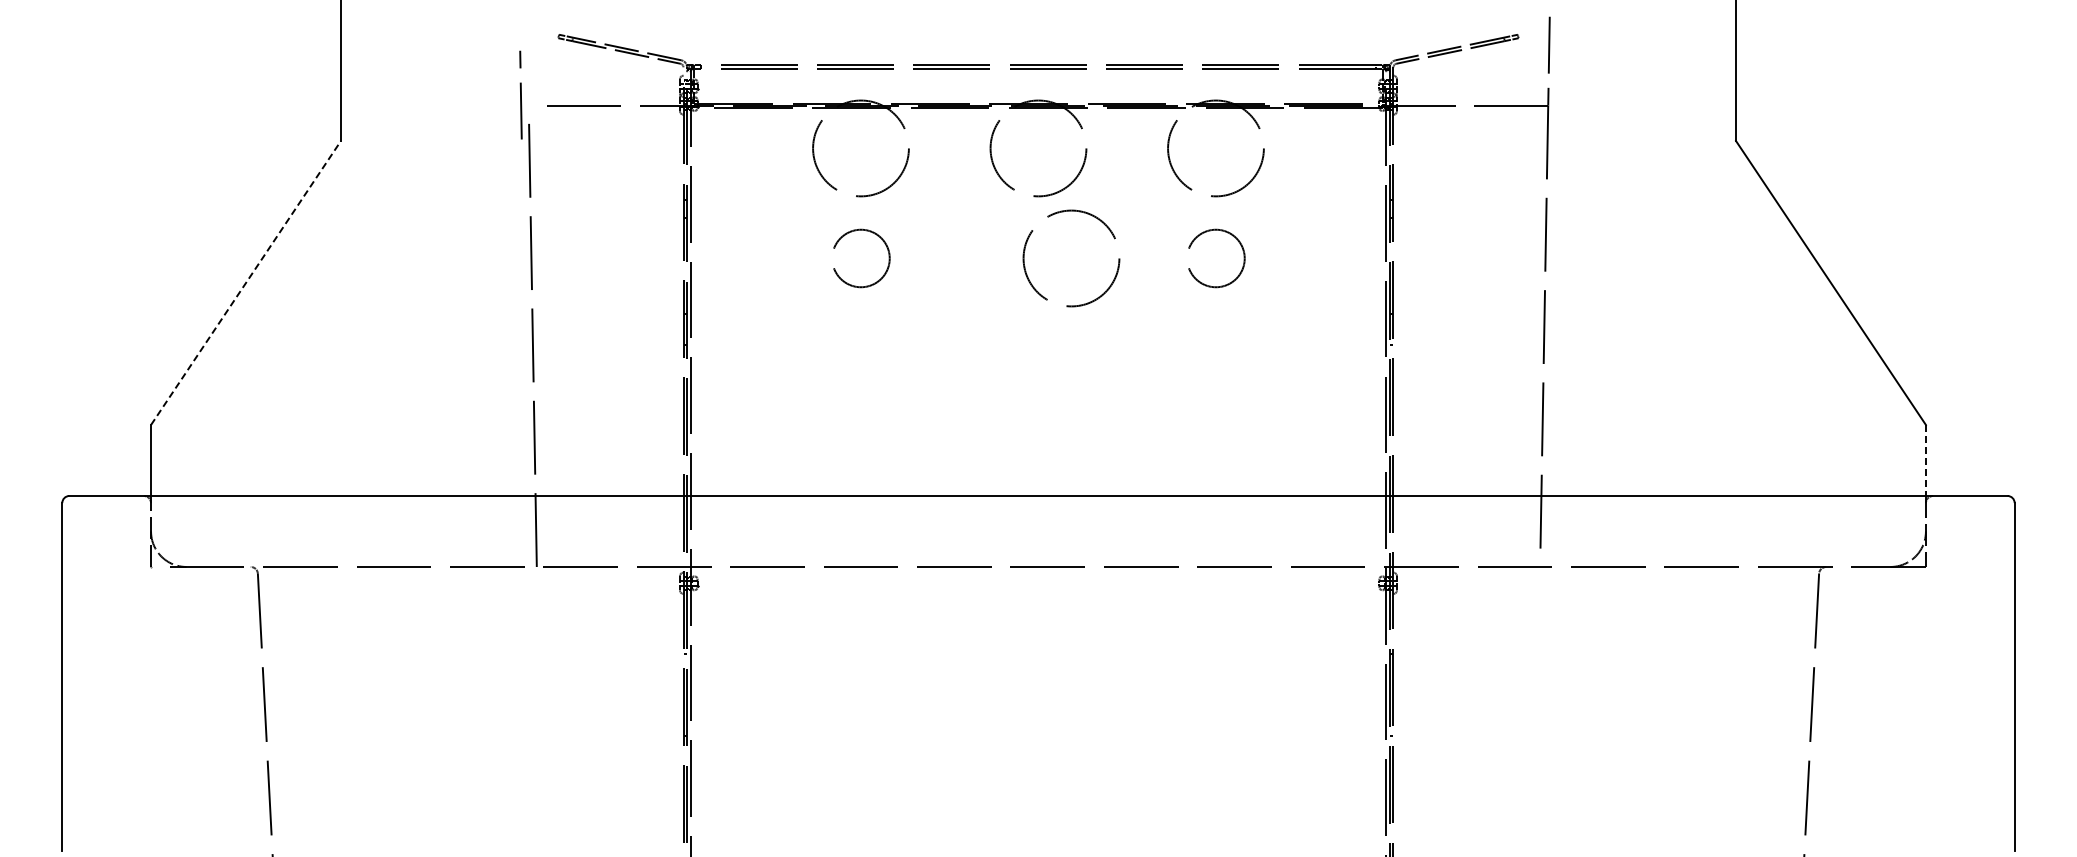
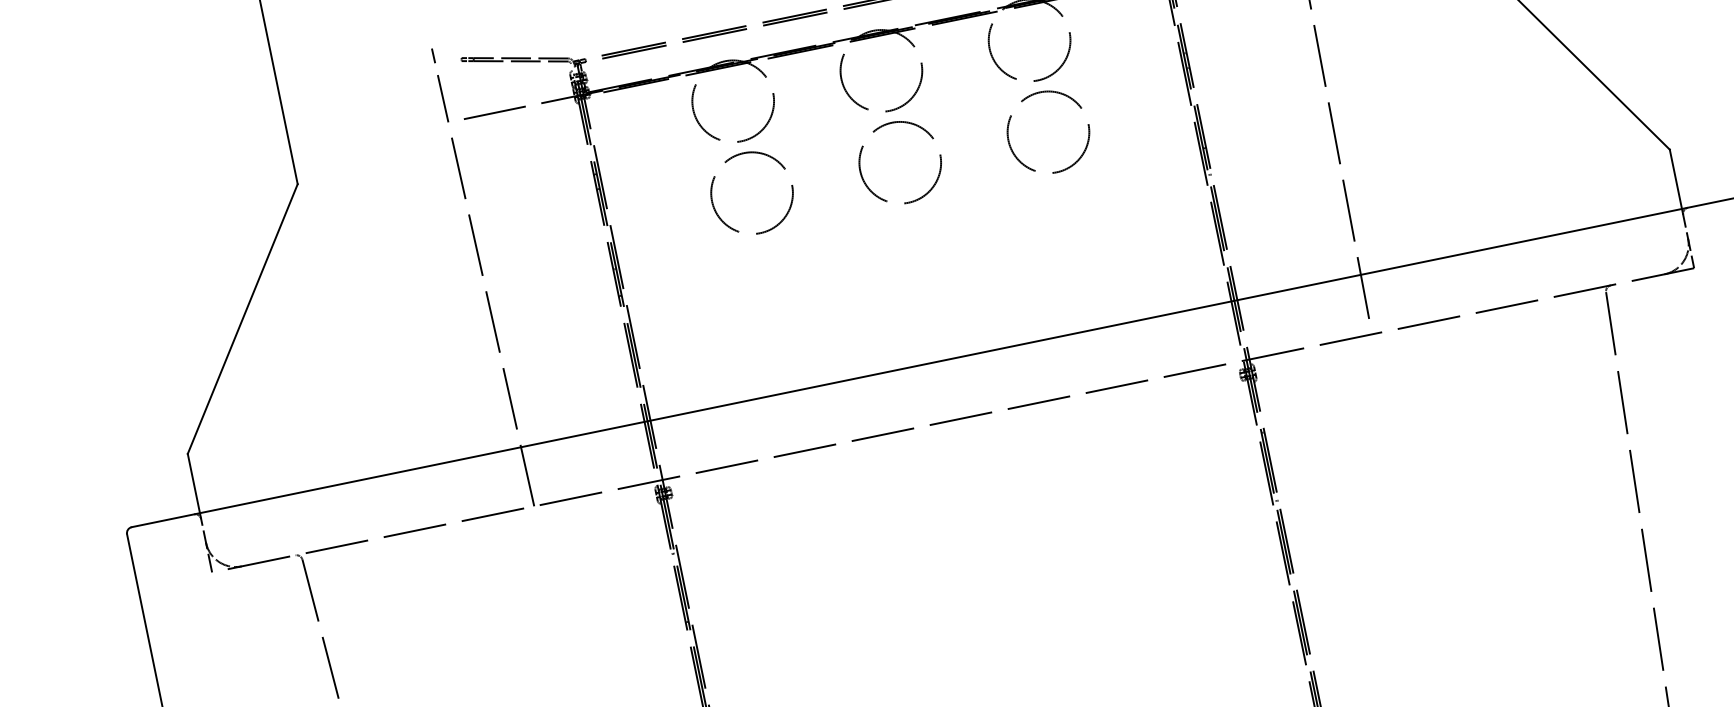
line: (520, 94) -> (439, 85), moved
circle: (860, 258) -> (751, 193), size x1.67
circle: (1071, 258) -> (900, 162), moved
circle: (1215, 258) -> (1048, 132), size x1.67
line: (246, 283) -> (243, 319), dashed -> solid
line: (1925, 460) -> (1675, 179), dashed -> solid

